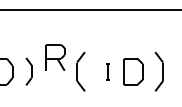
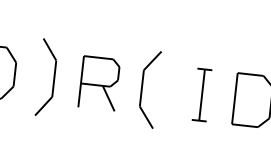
part: (55, 57) -> (99, 83), moved
part: (28, 71) -> (46, 77), size x1.43
part: (107, 71) -> (201, 94), size x1.67

